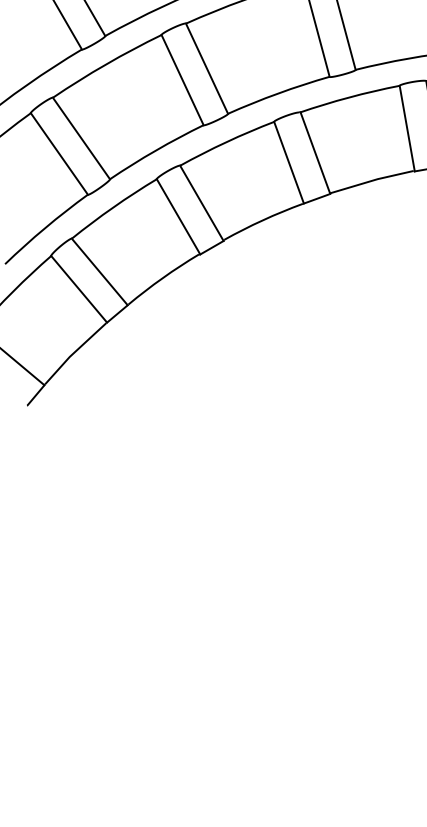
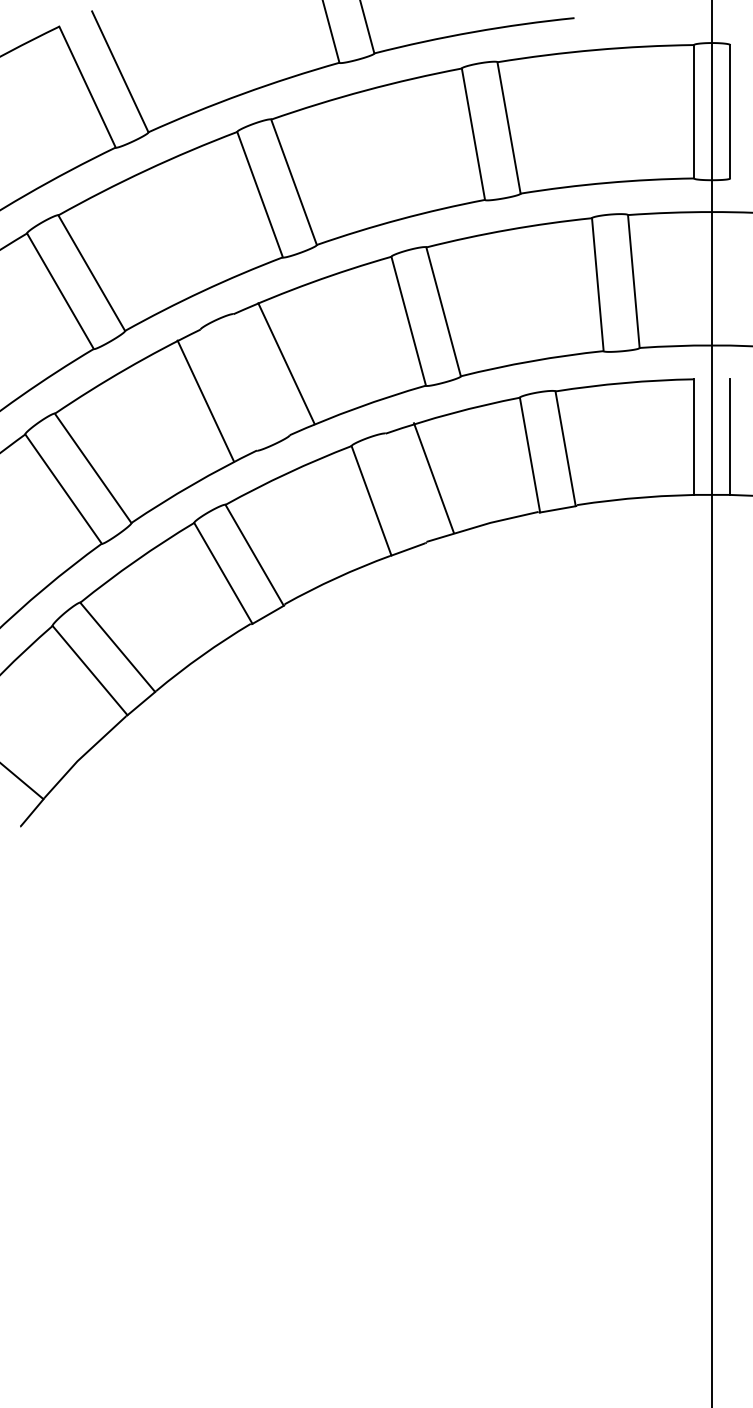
line: (206, 68) -> (286, 363), moved
line: (182, 79) -> (205, 400), moved
line: (315, 152) -> (433, 477), moved

